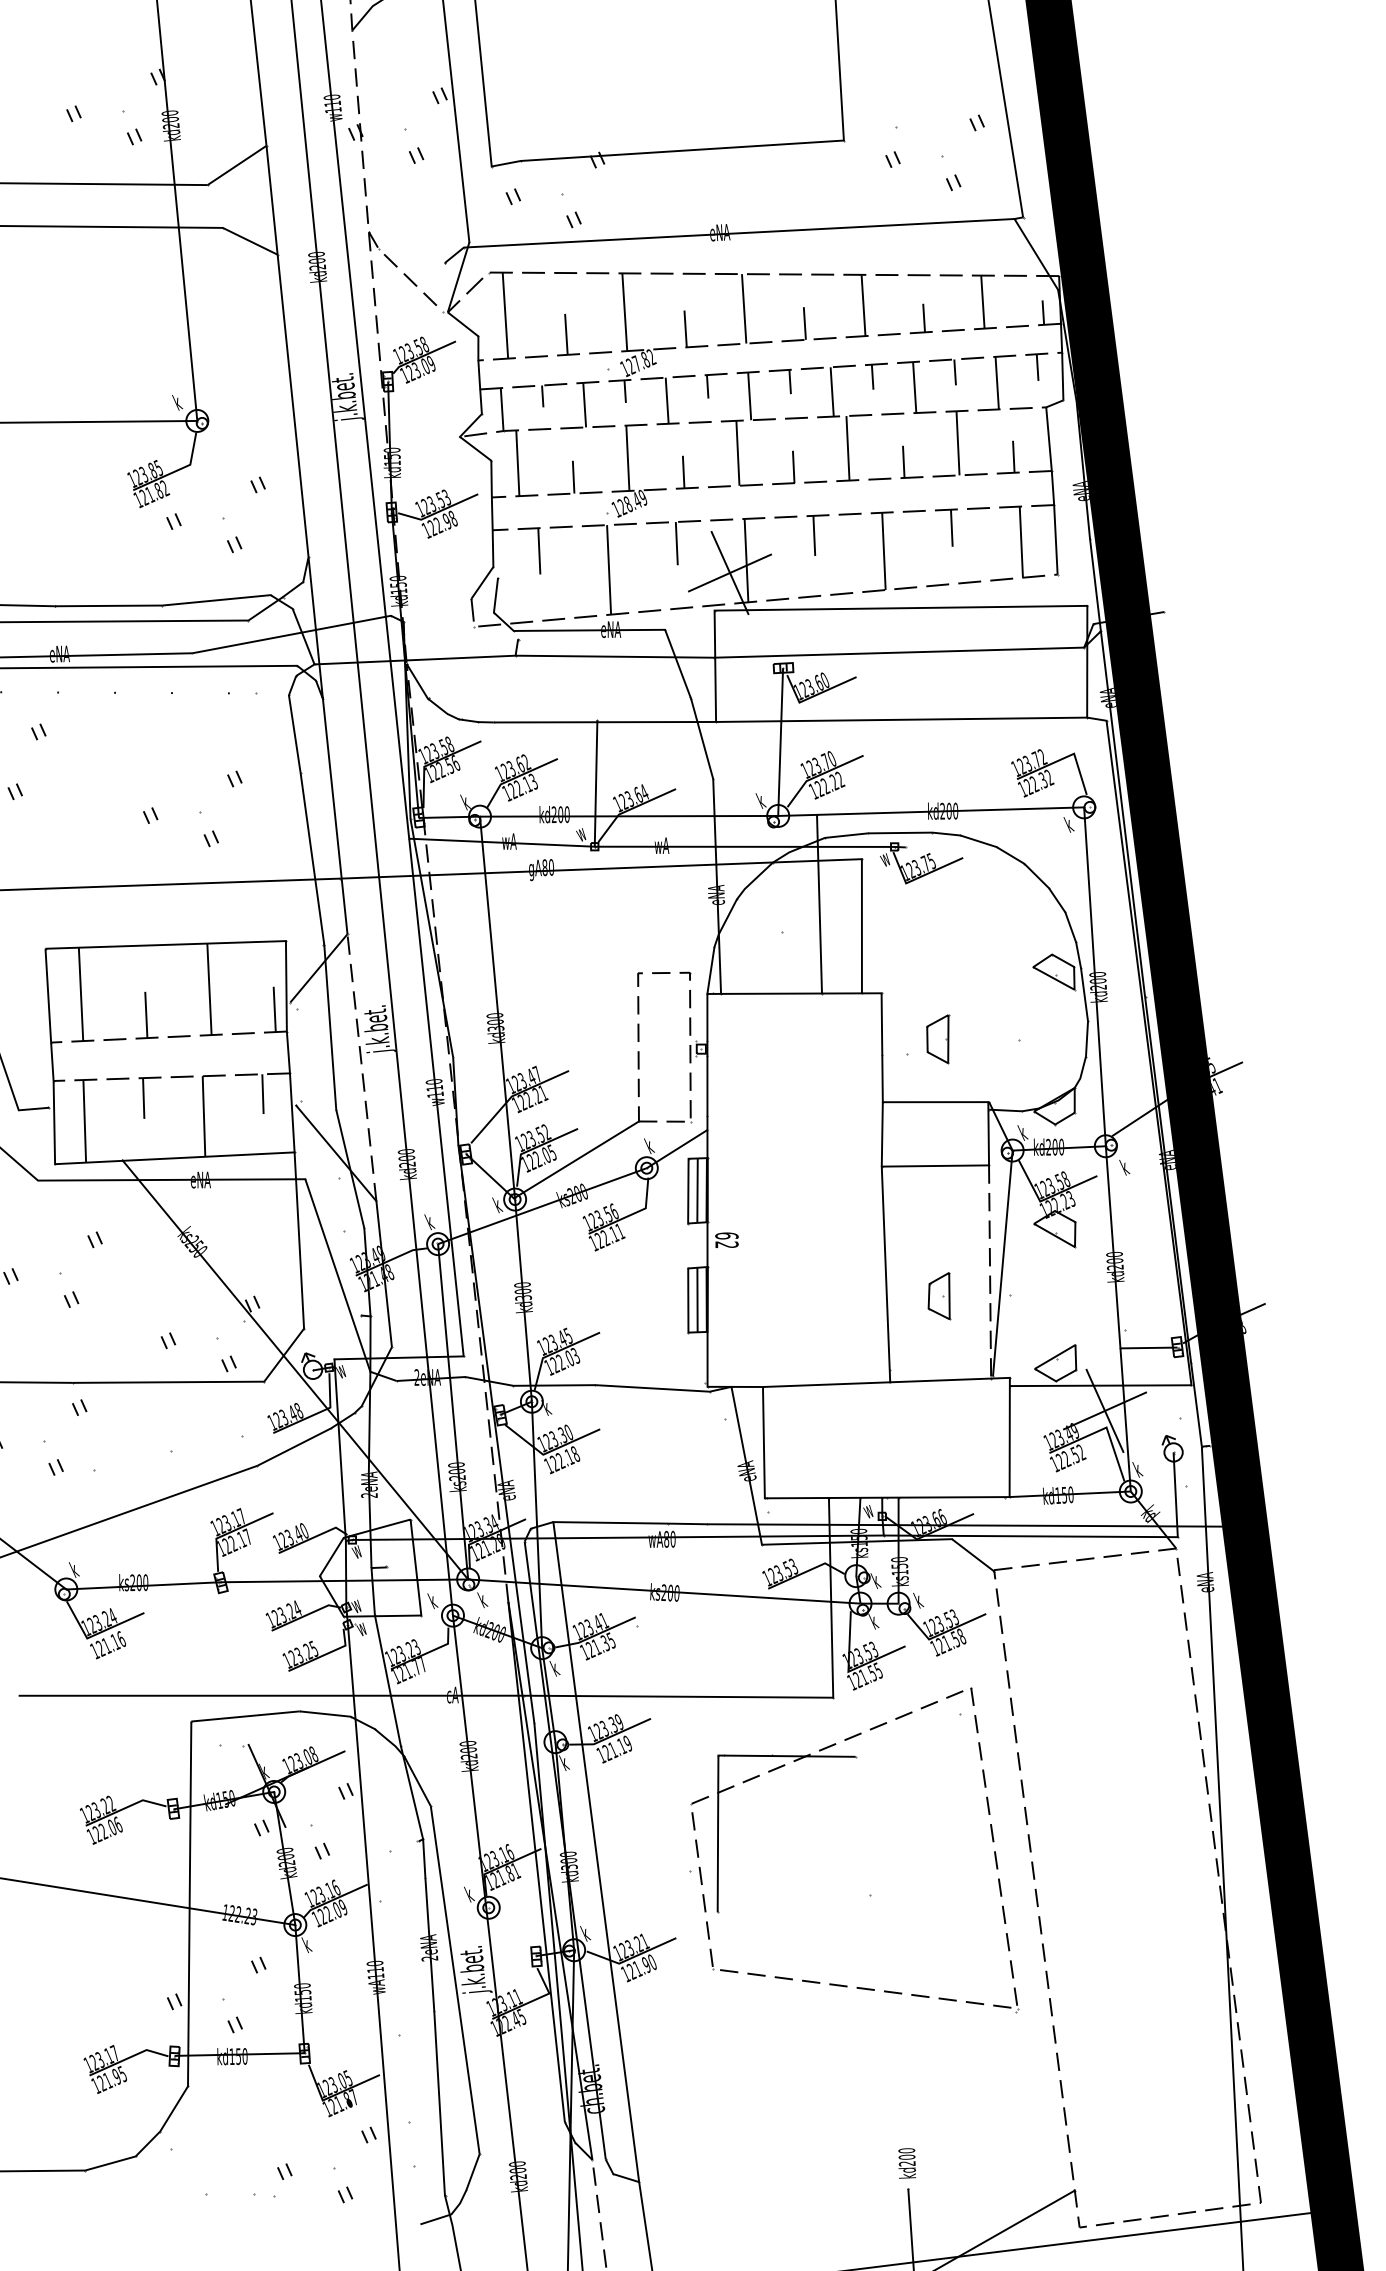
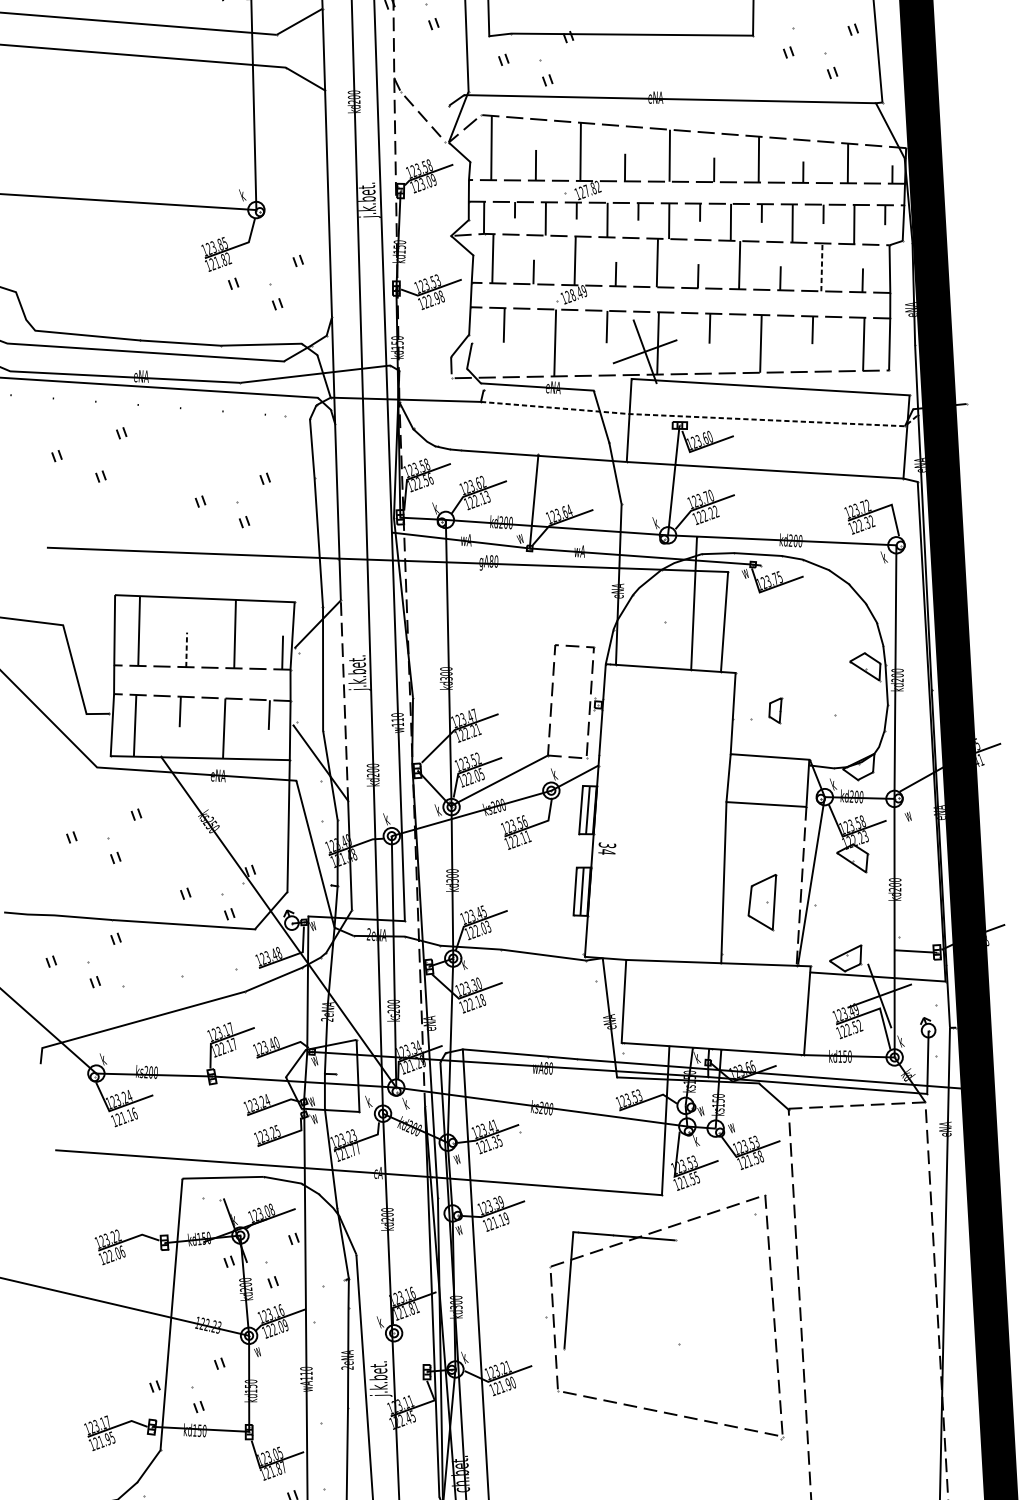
line: (958, 442) -> (822, 266), solid -> dashed
line: (811, 655) -> (701, 417), solid -> dashed
line: (146, 1014) -> (186, 649), solid -> dashed
part: (938, 1039) -> (775, 710), size x0.7
text: (1124, 1167) -> (907, 815), k -> w
text: (726, 1240) -> (606, 848), 62 -> 34
part: (939, 1296) -> (762, 901), size x1.6
text: (867, 1510) -> (697, 1057), w -> k
text: (876, 1580) -> (700, 1110), k -> w
text: (918, 1600) -> (730, 1127), k -> w
text: (555, 1668) -> (456, 1158), k -> w
text: (564, 1762) -> (458, 1229), k -> w
text: (307, 1945) -> (257, 1351), k -> w

